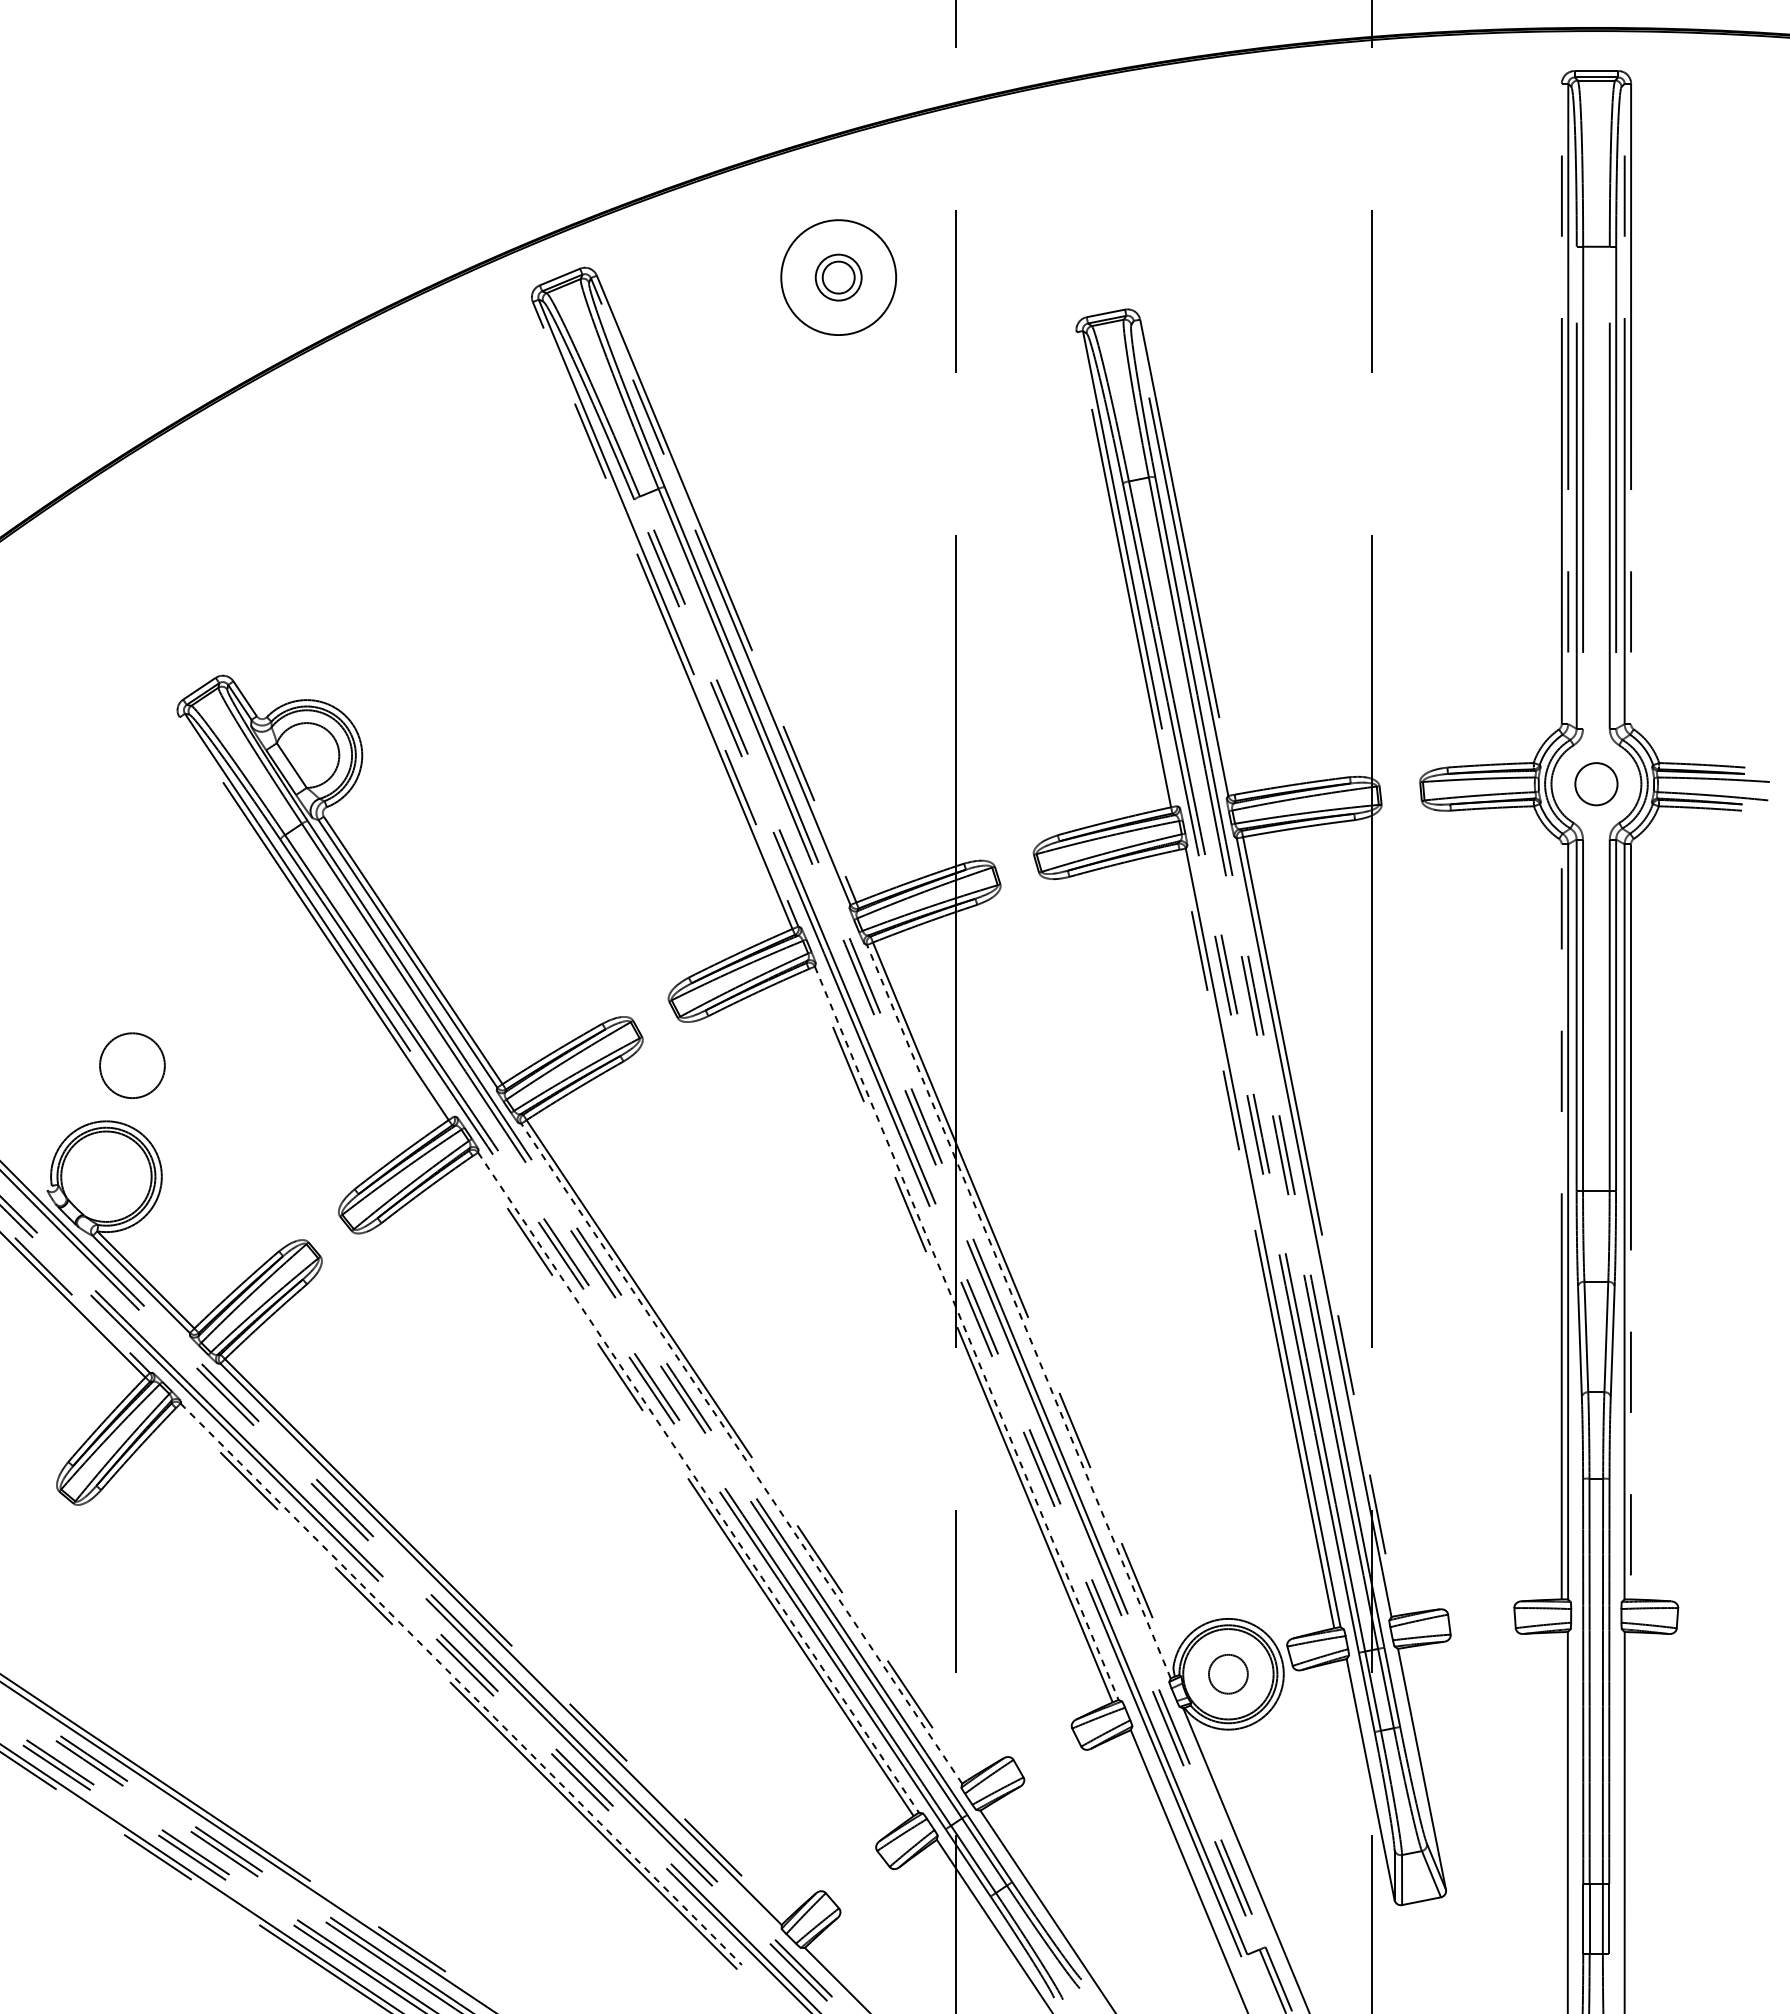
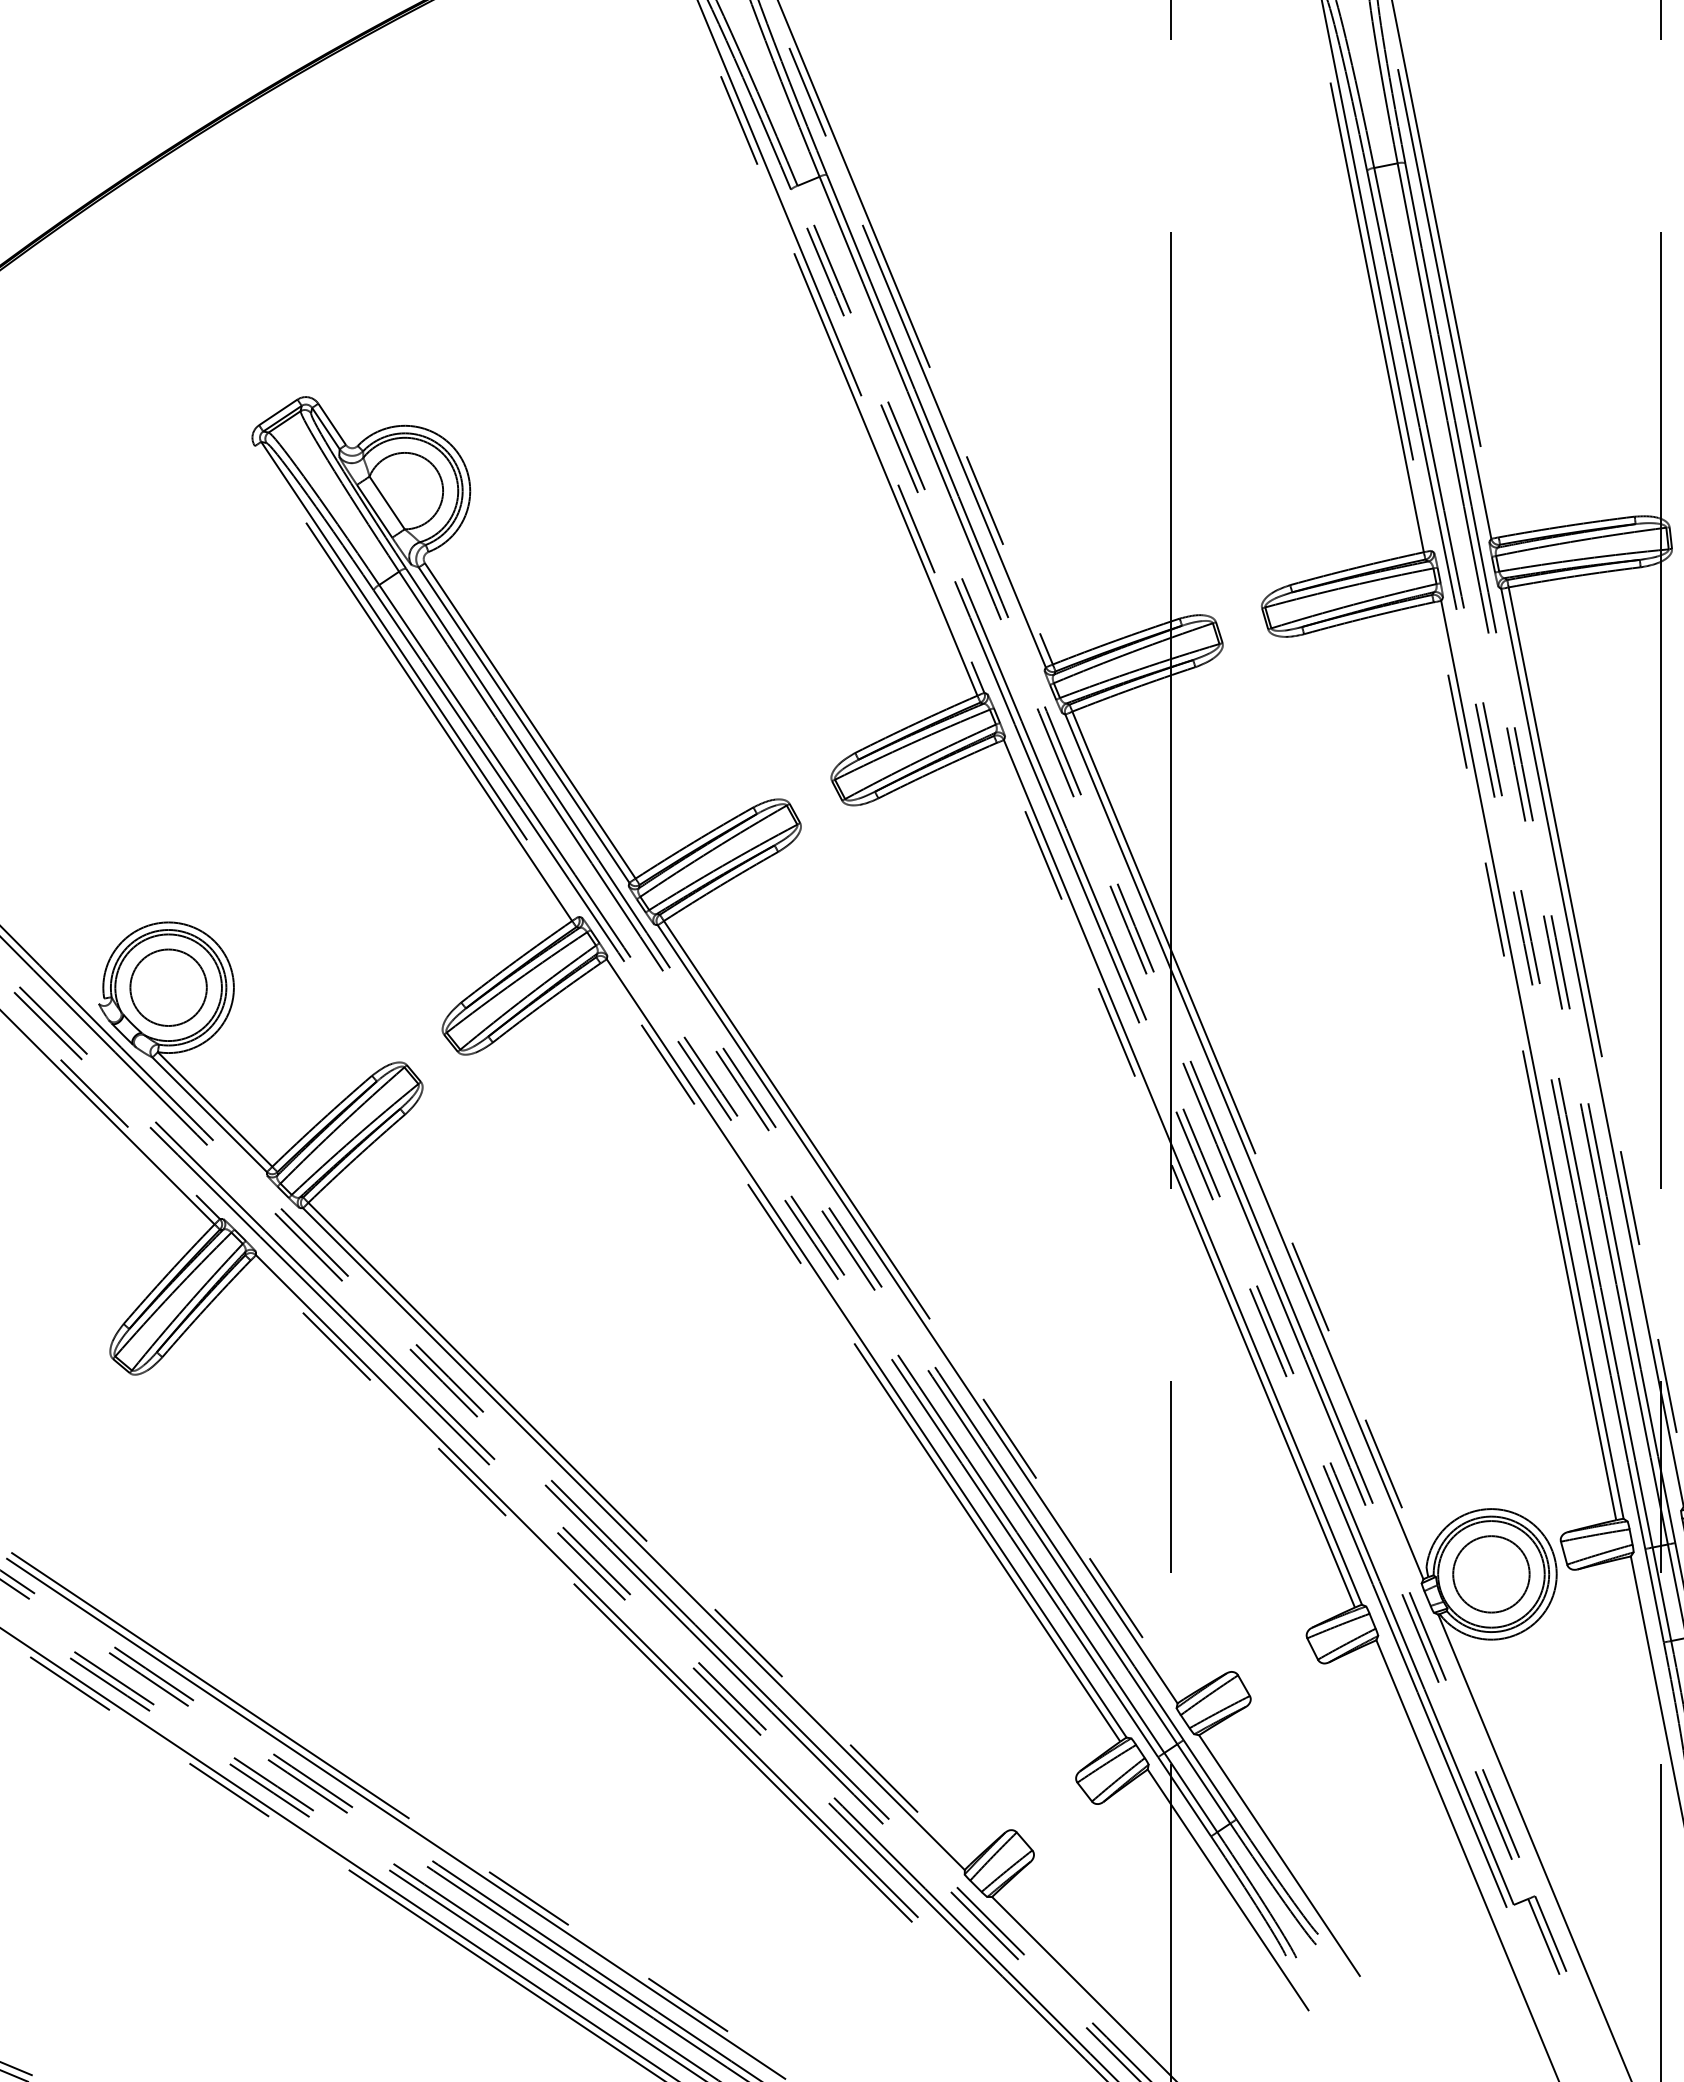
circle: (132, 1065) -> (168, 987), moved
line: (1018, 1311) -> (1243, 1146), dashed -> solid
line: (966, 1333) -> (1182, 1172), dashed -> solid
line: (741, 1453) -> (917, 1314), dashed -> solid
line: (698, 1482) -> (866, 1348), dashed -> solid
circle: (1228, 1673) -> (1491, 1573), size x1.67
line: (461, 1684) -> (587, 1586), dashed -> solid

